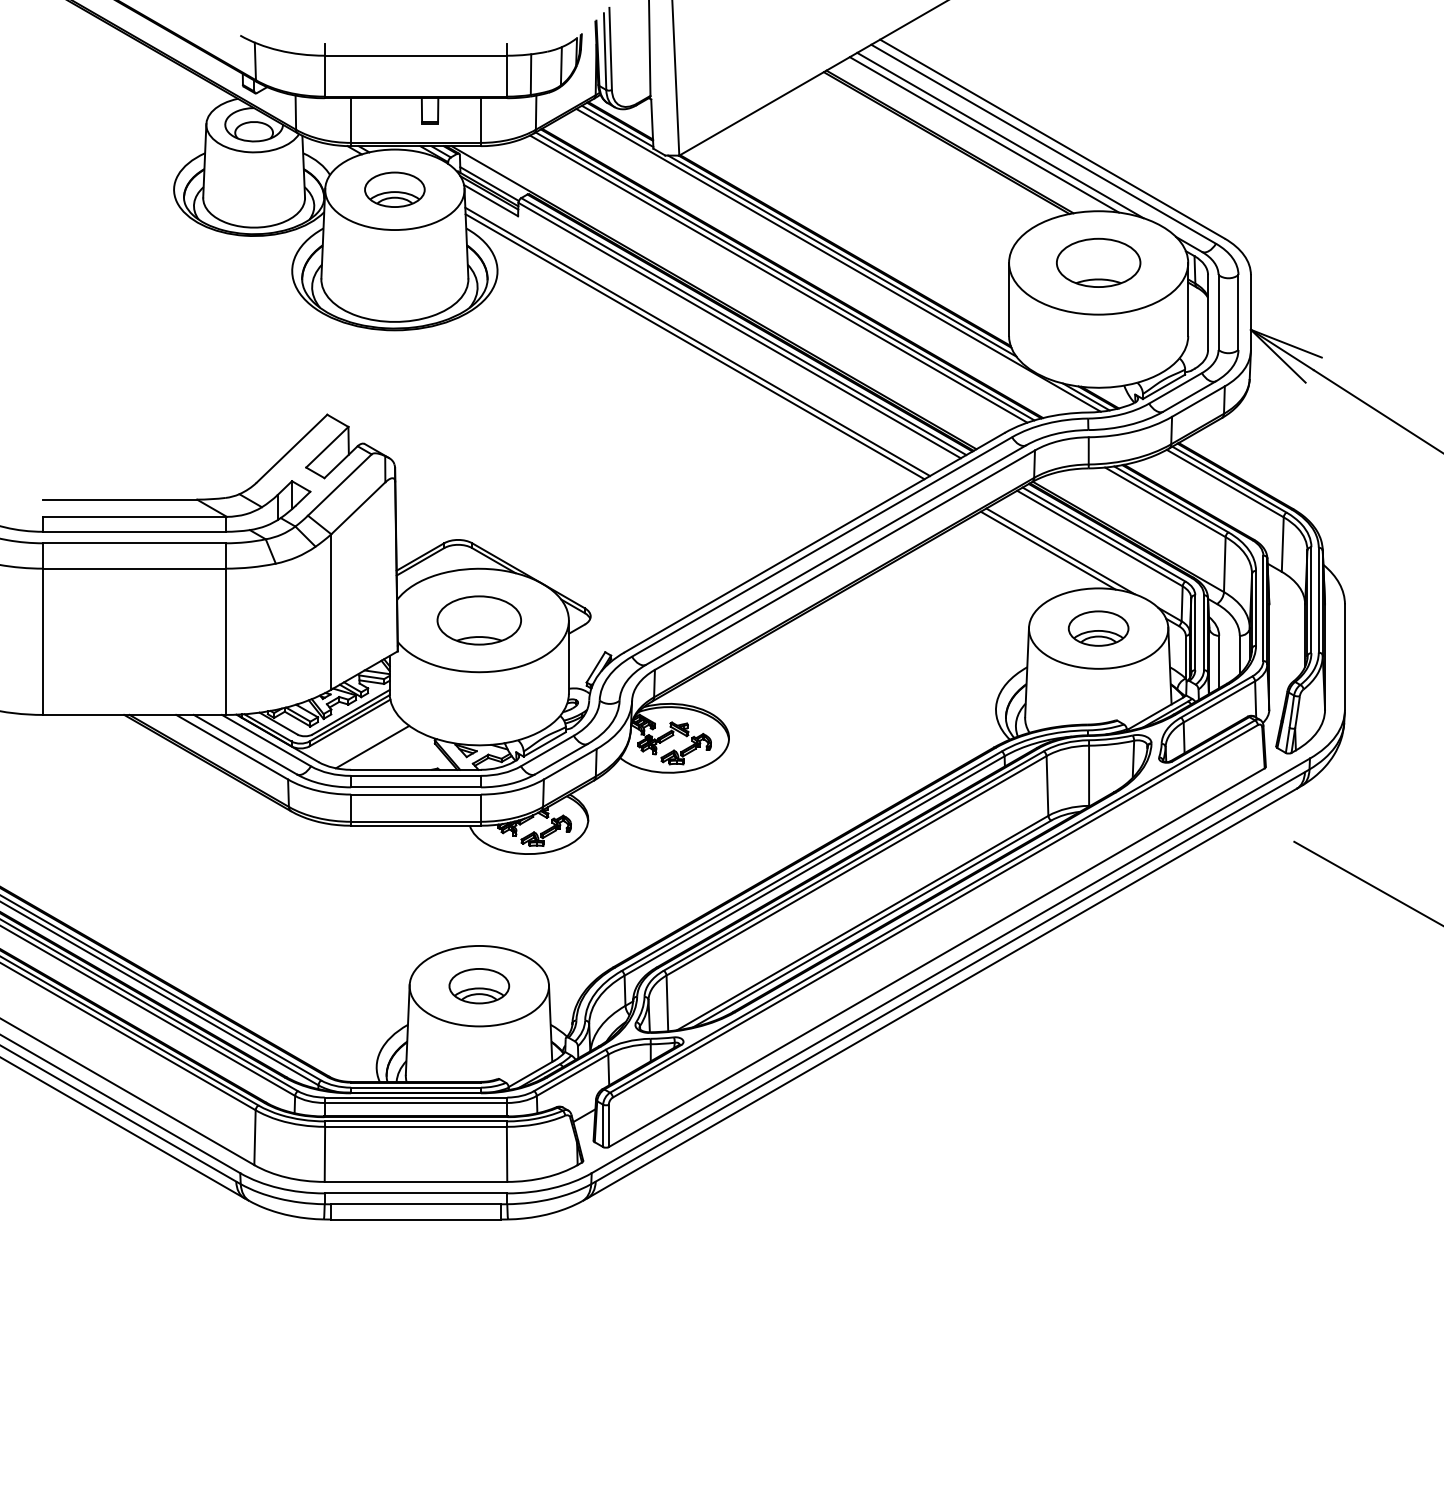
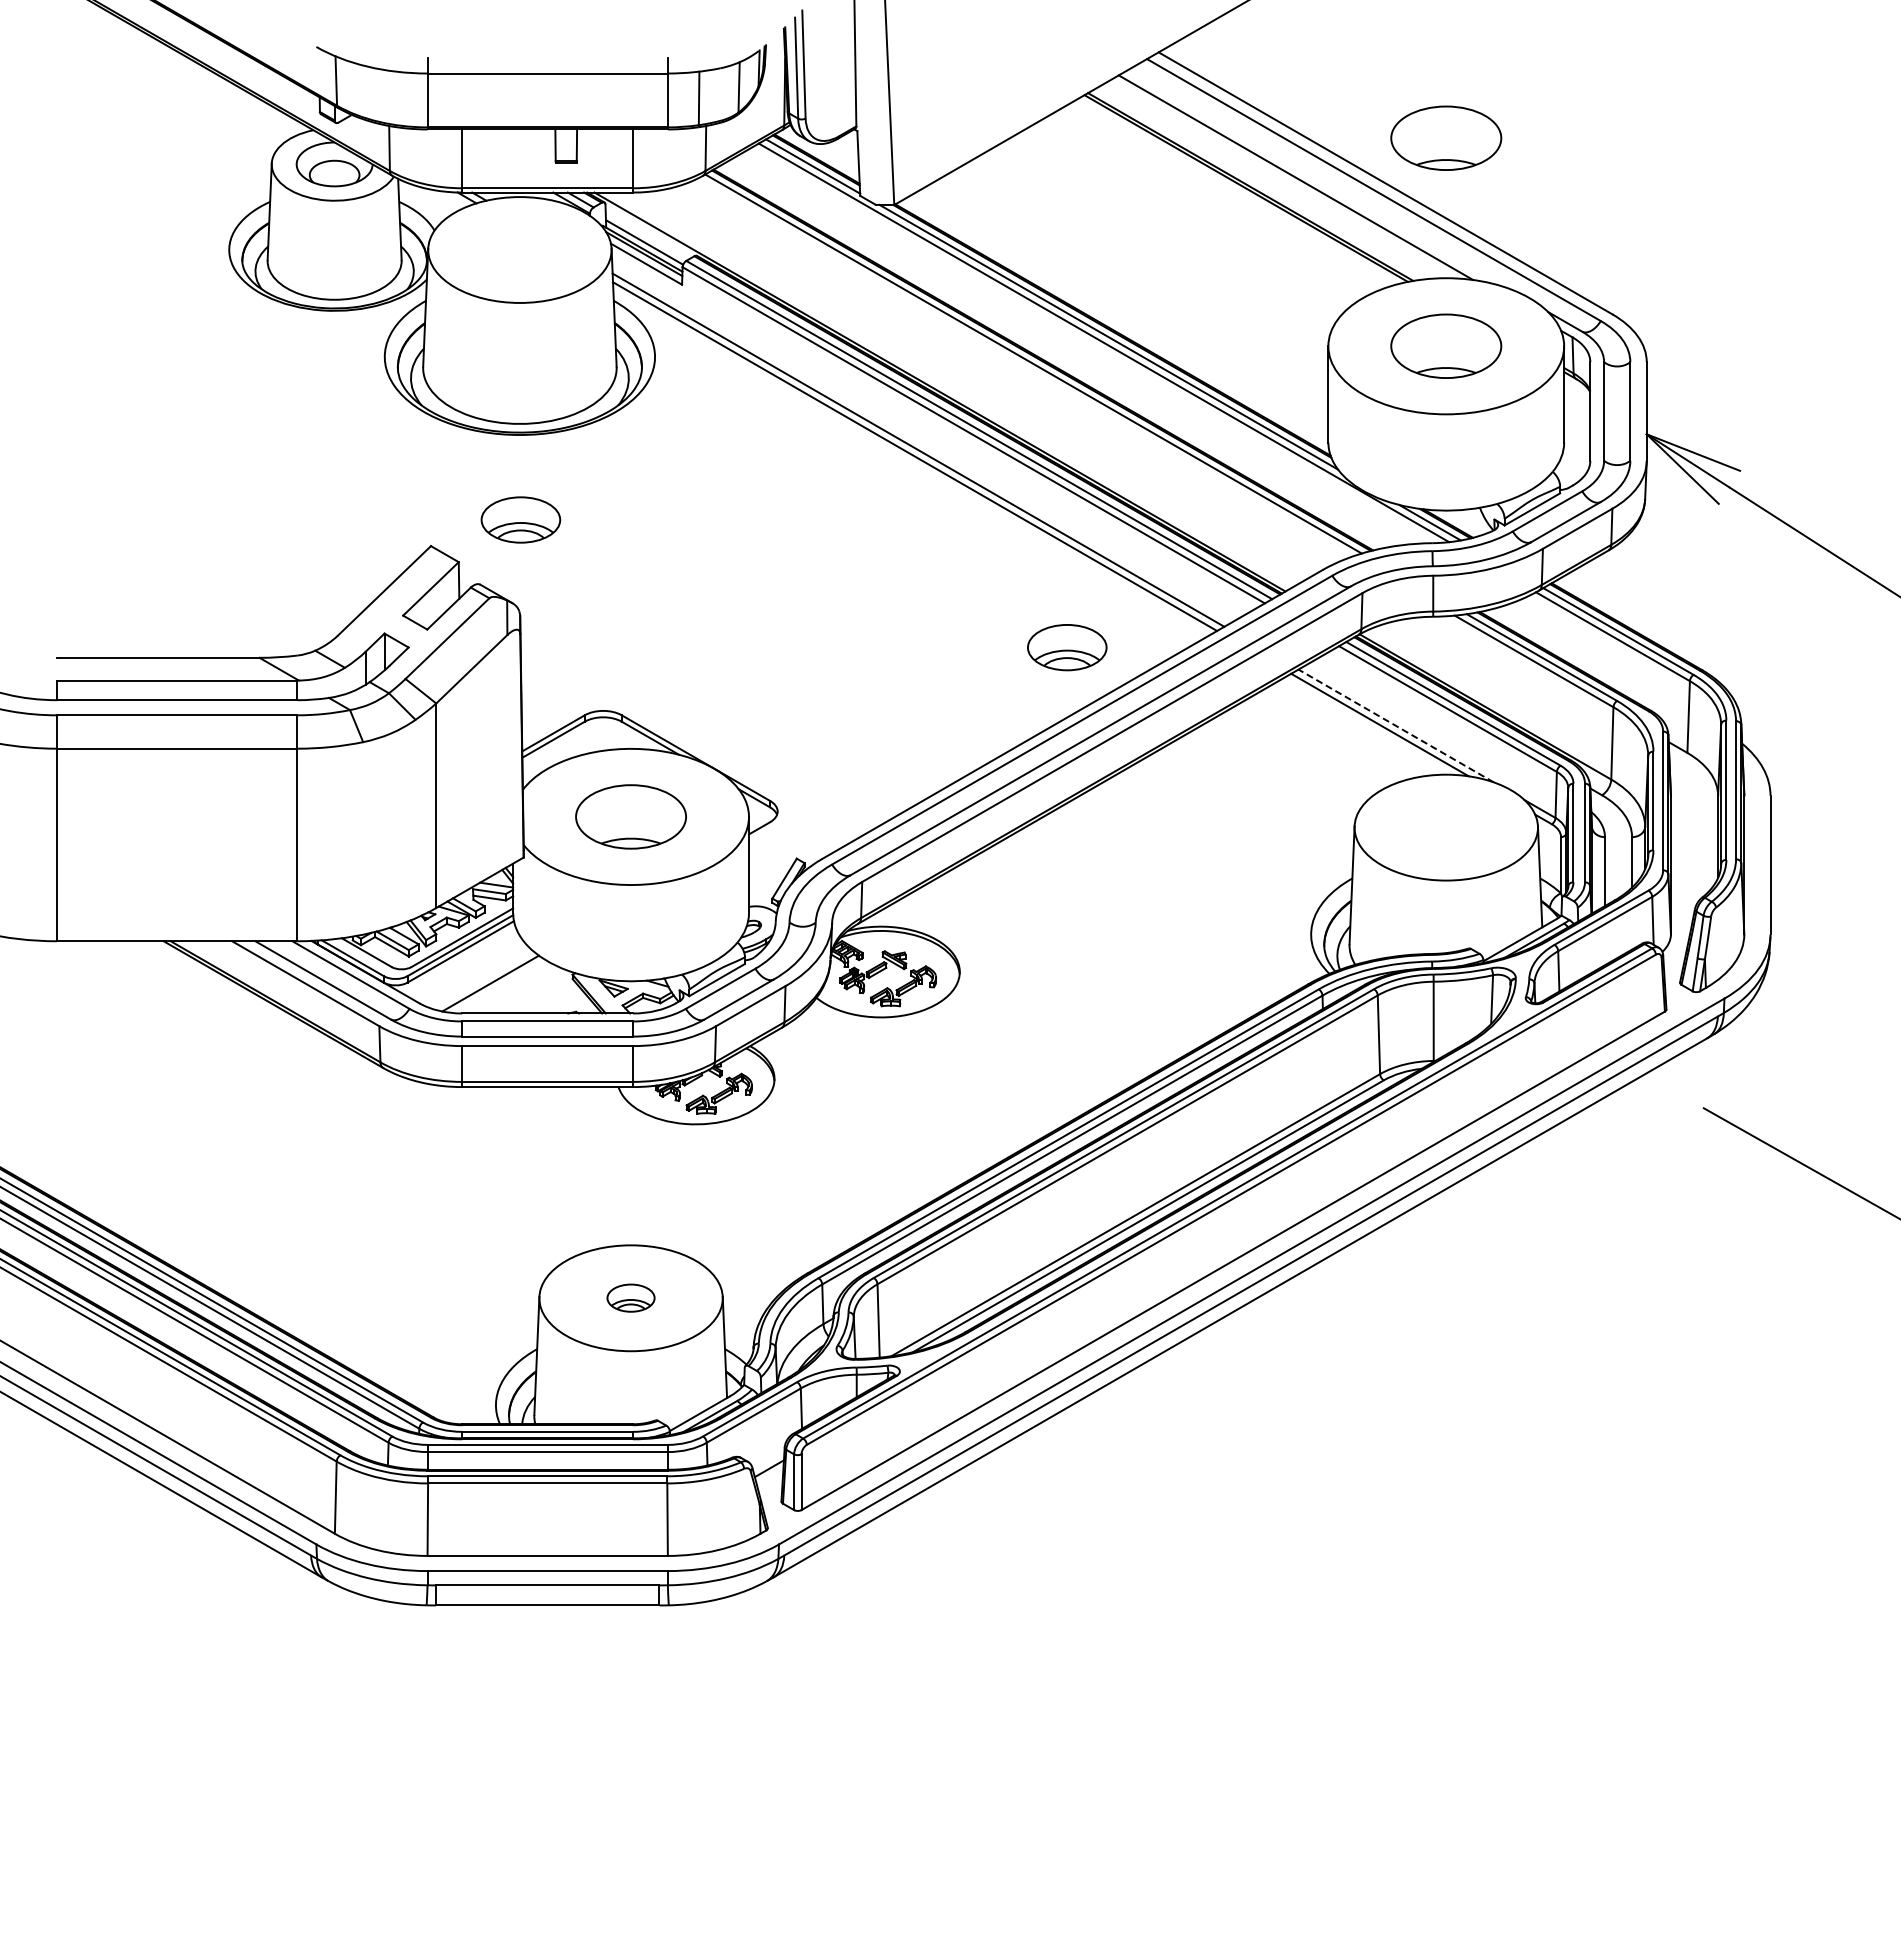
part: (1098, 104) -> (1446, 137), added
line: (1000, 135) -> (1316, 178), removed
part: (394, 189) -> (520, 519), moved
line: (778, 279) -> (1024, 367), removed
line: (1060, 551) -> (1396, 725), solid -> dashed
part: (1098, 628) -> (1067, 647), moved
part: (478, 985) -> (630, 1297), size x0.6

